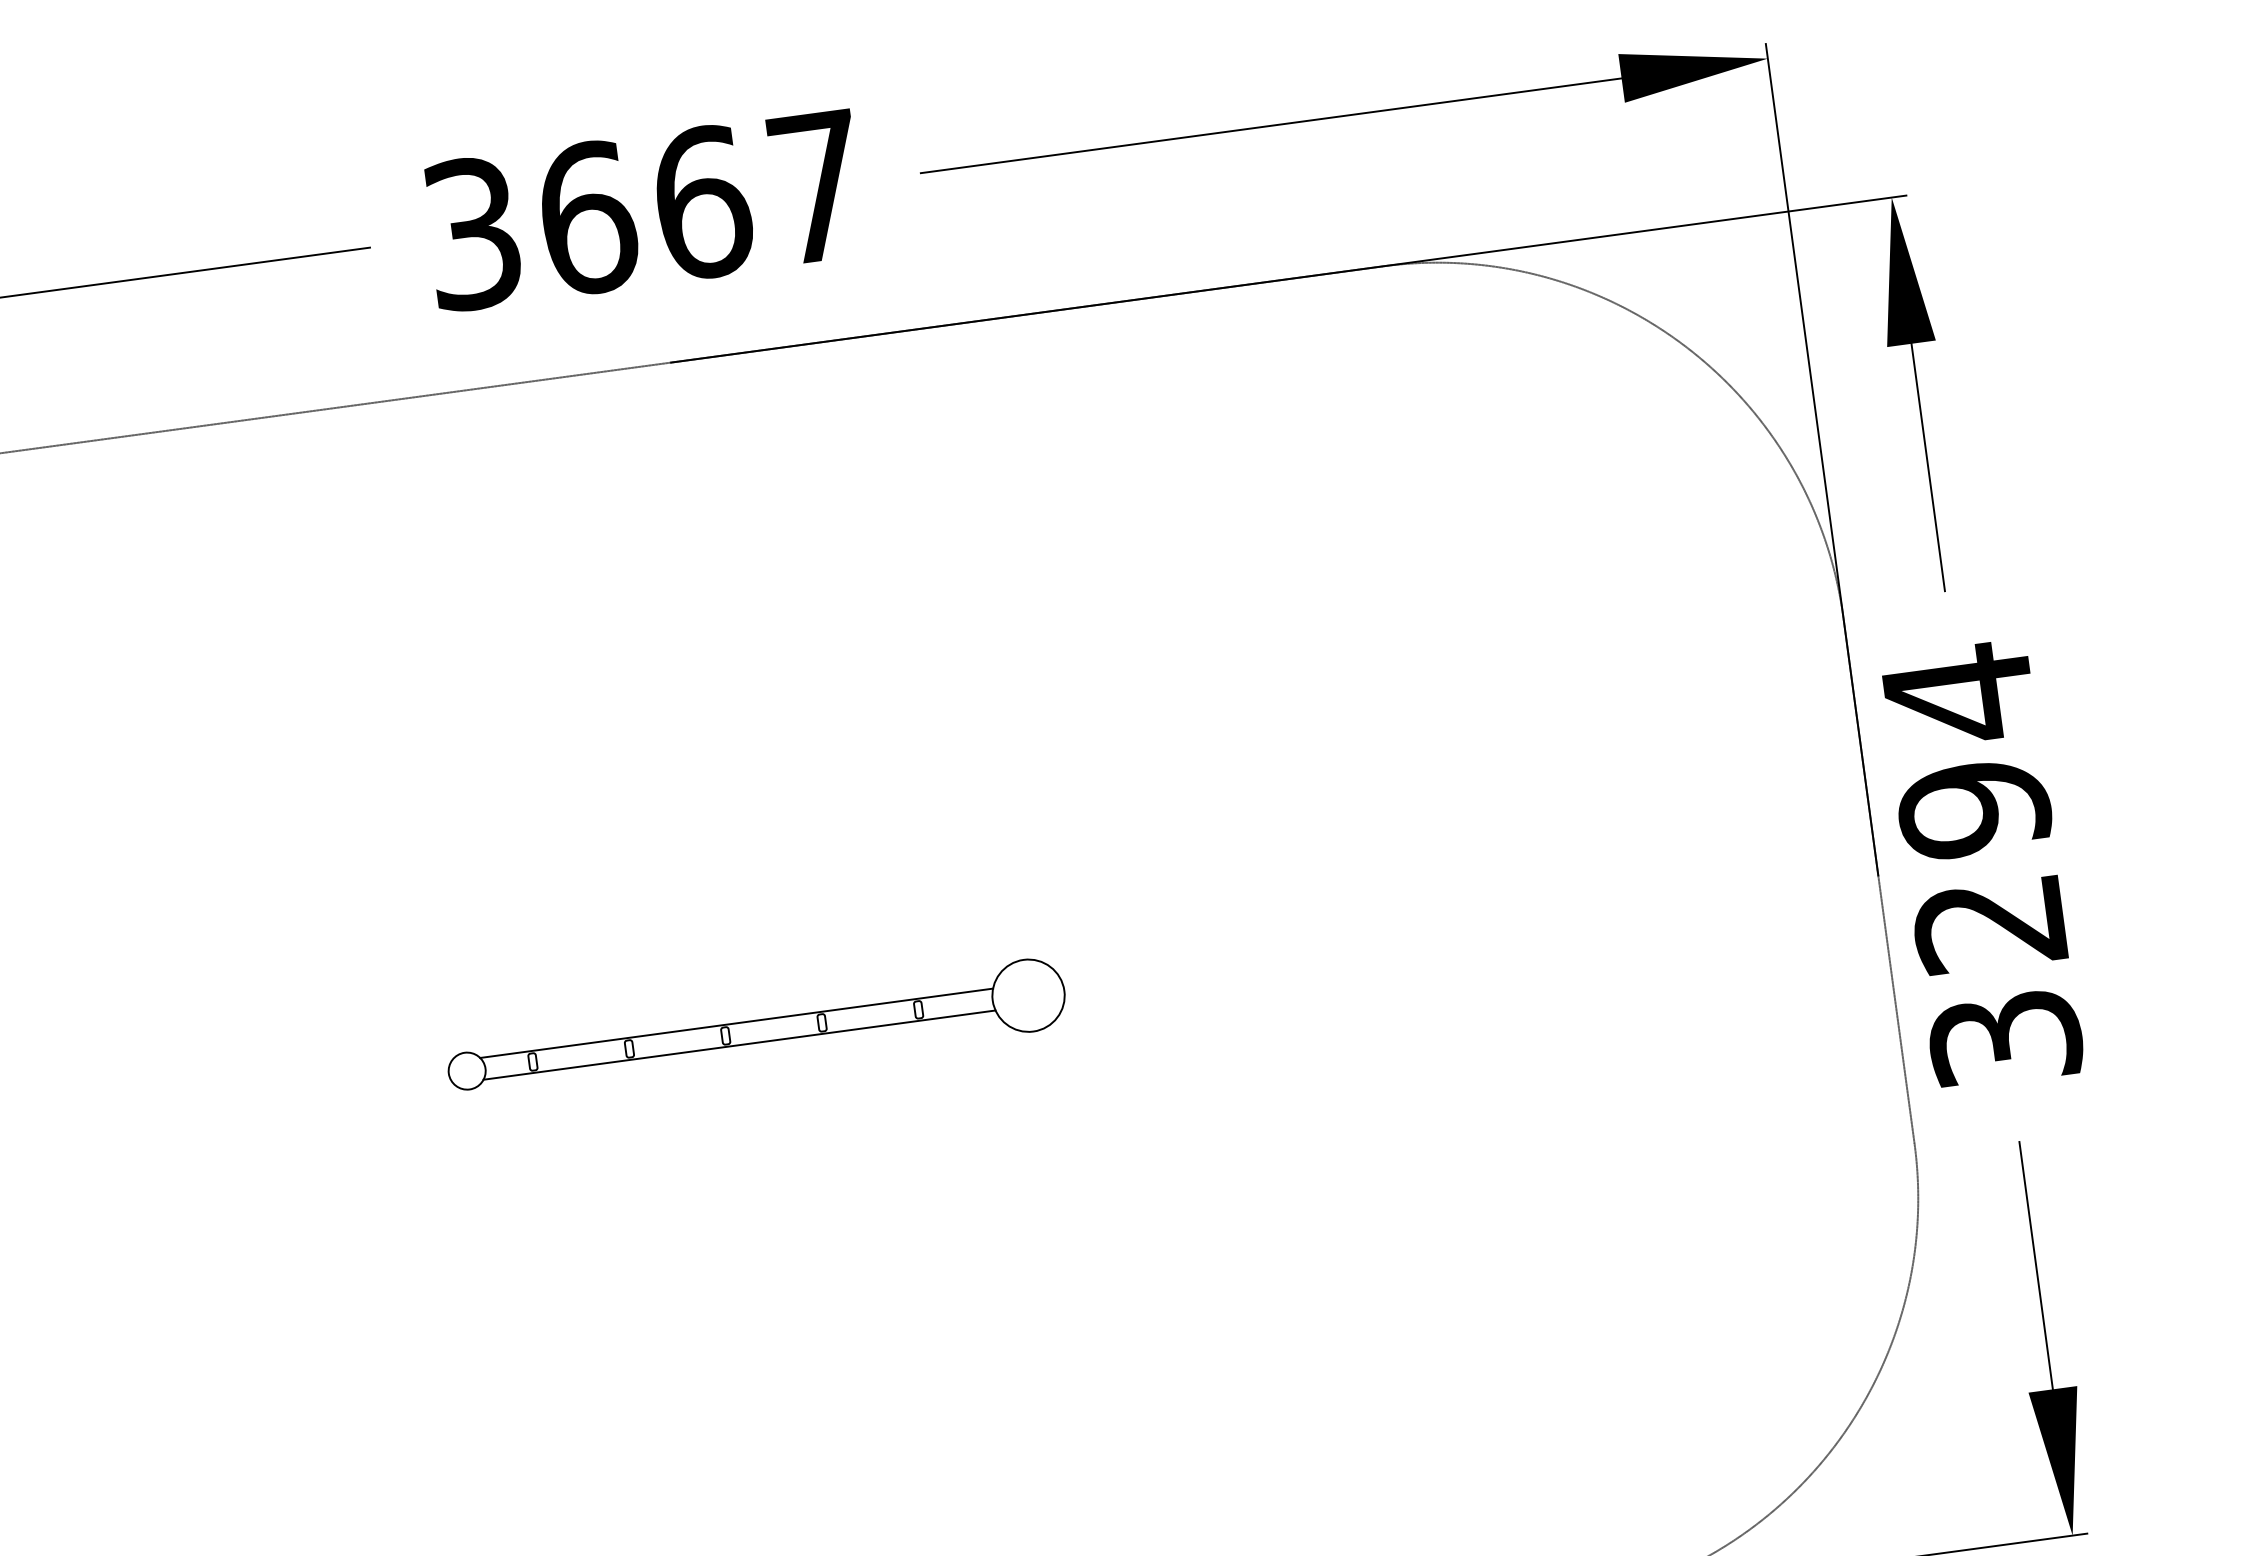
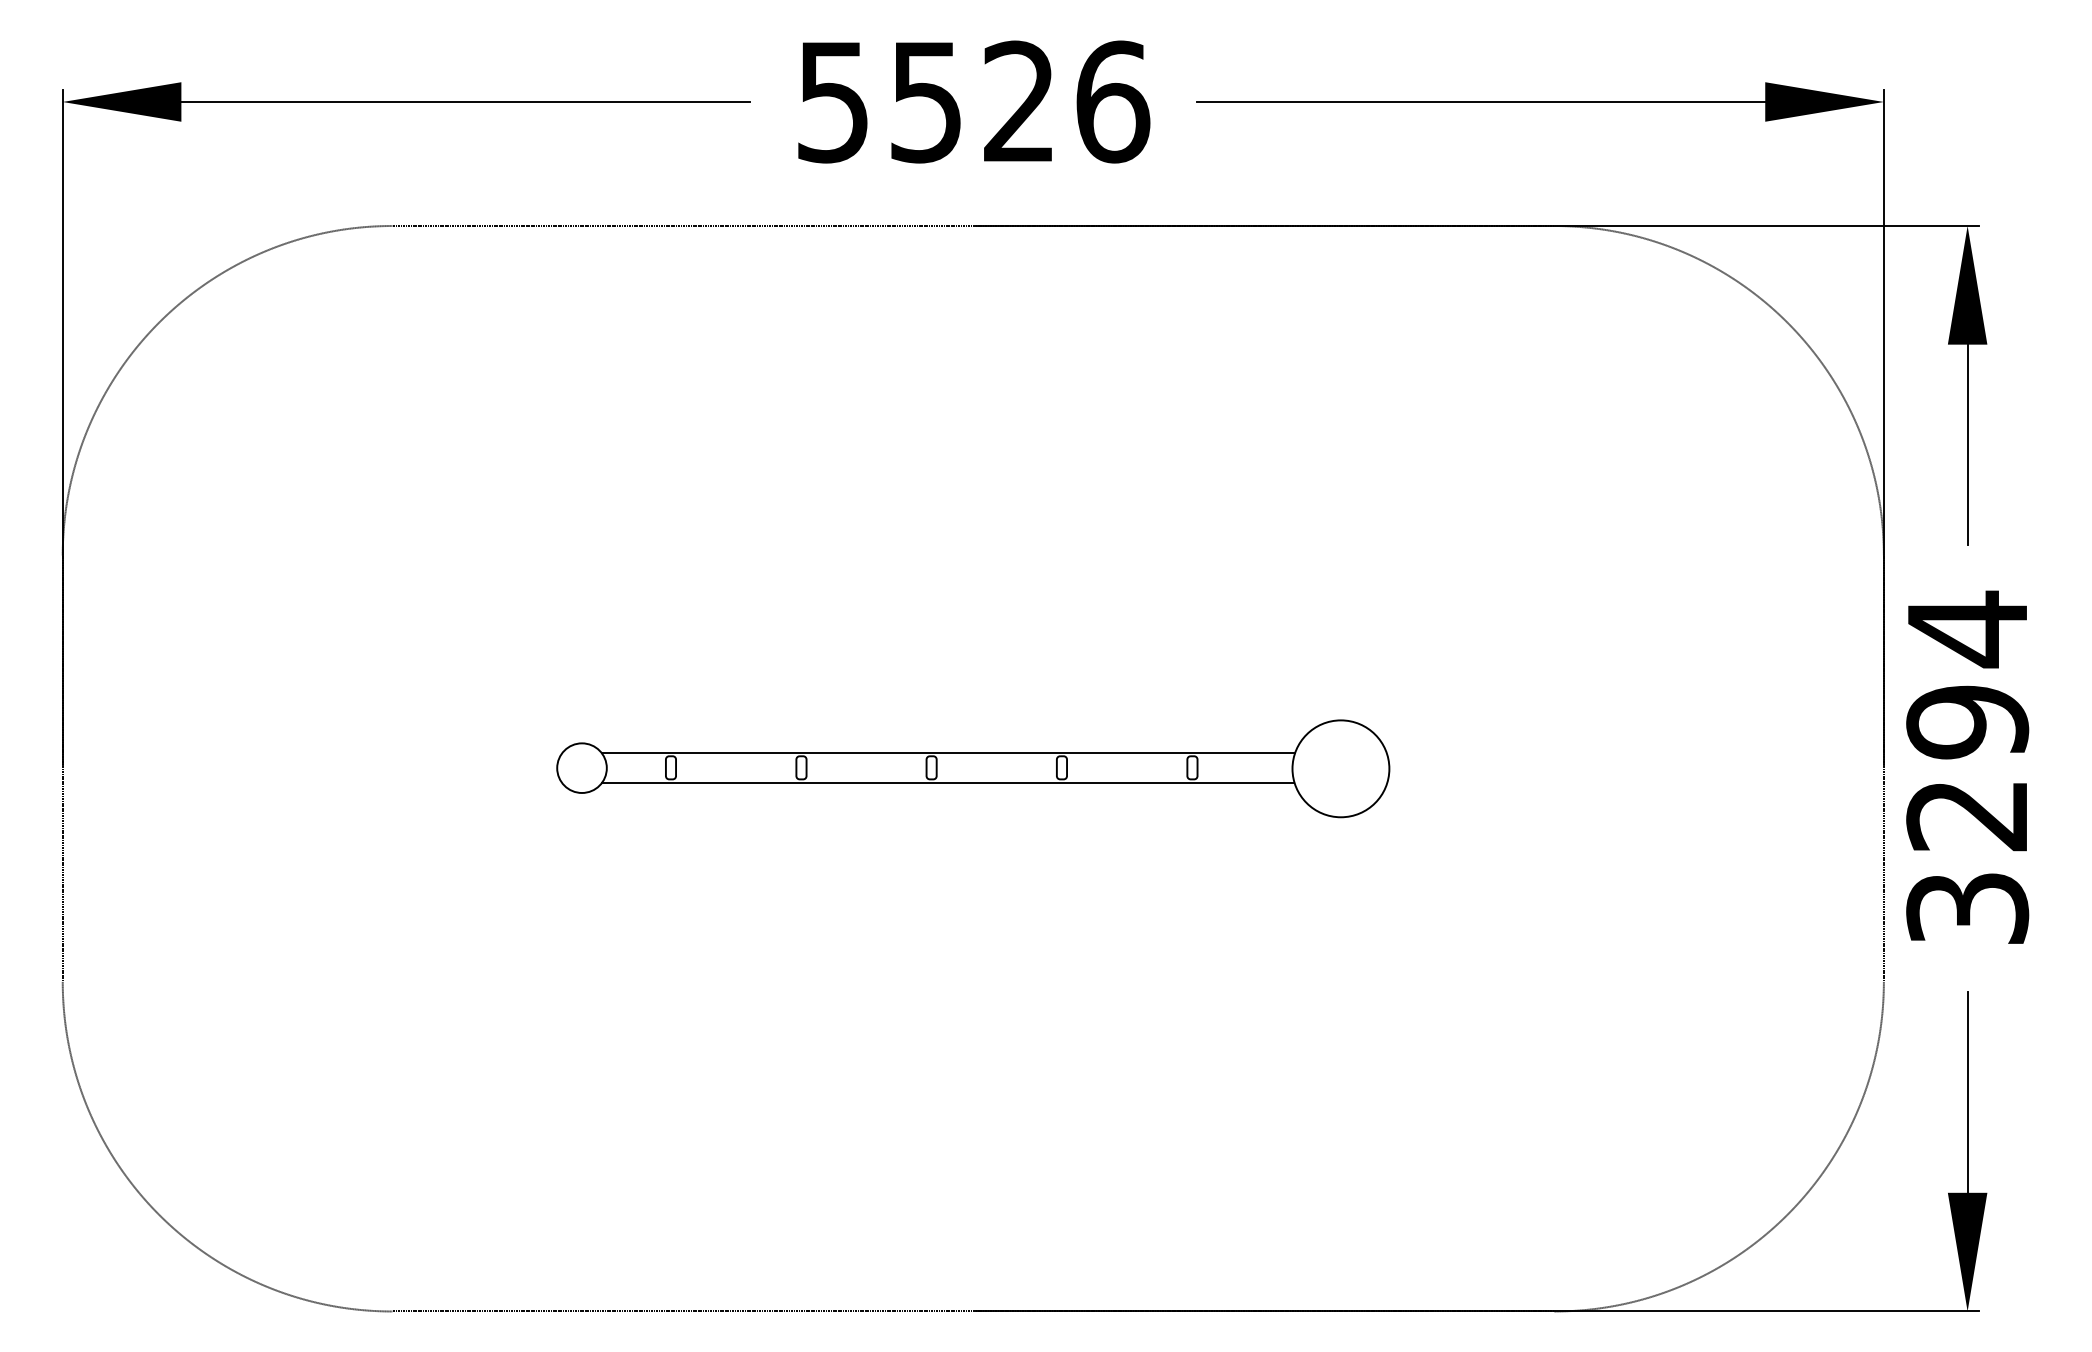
text: (646, 209) -> (974, 101), 3667 -> 5526
part: (756, 1031) -> (973, 768), size x1.67

